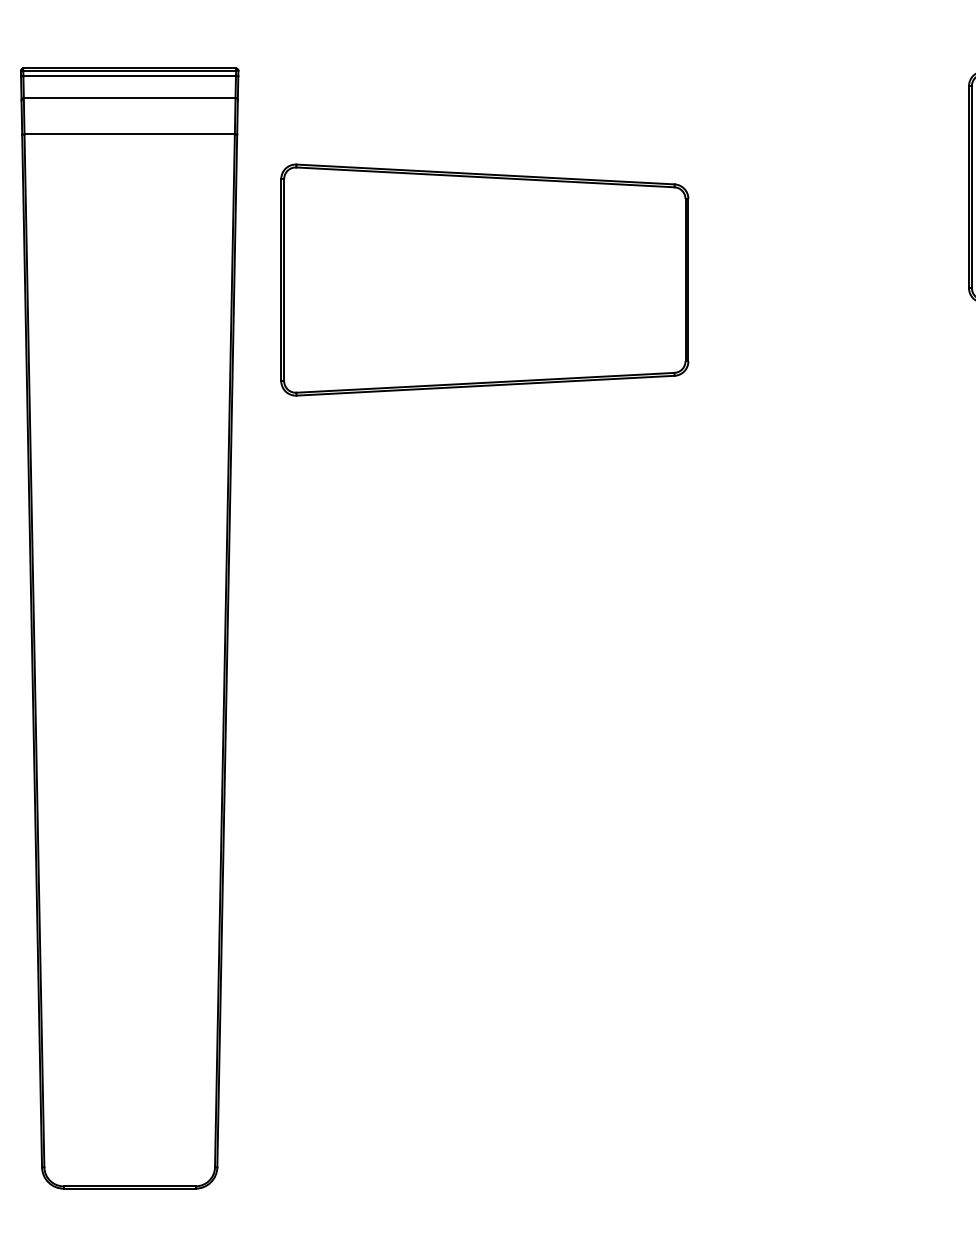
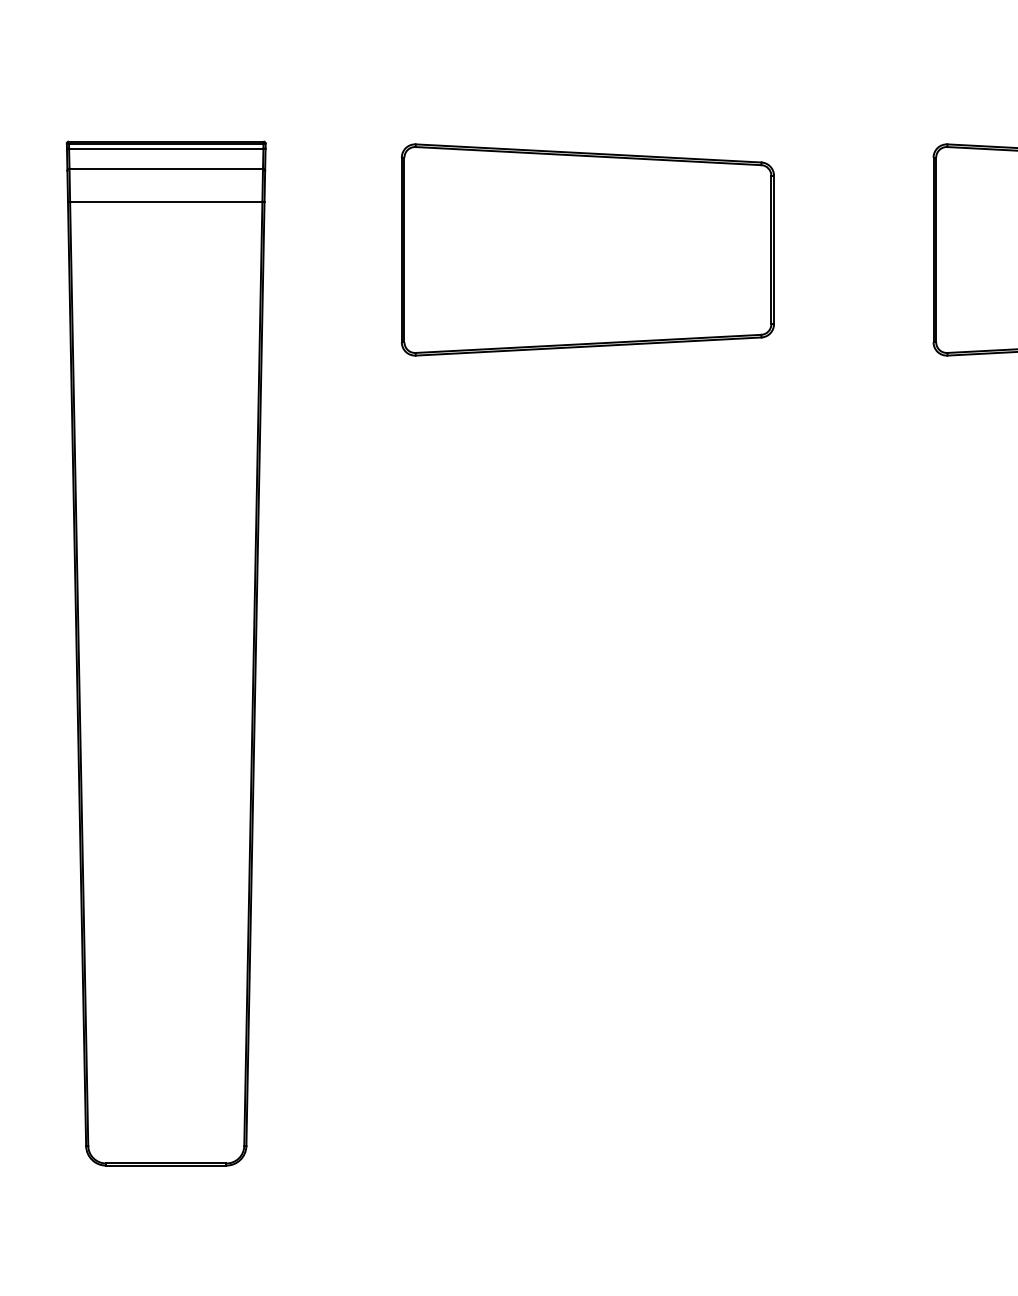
part: (484, 279) -> (587, 249), moved

